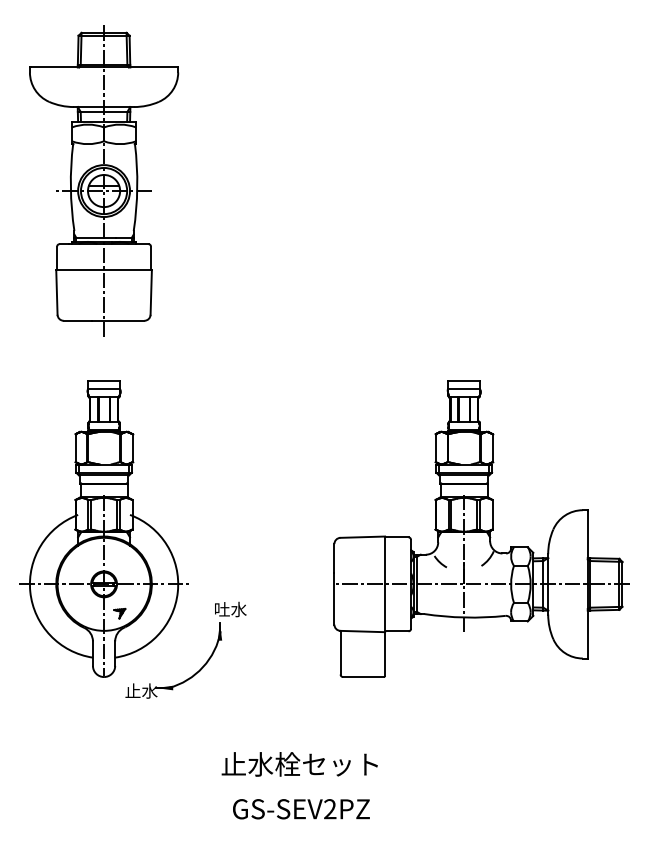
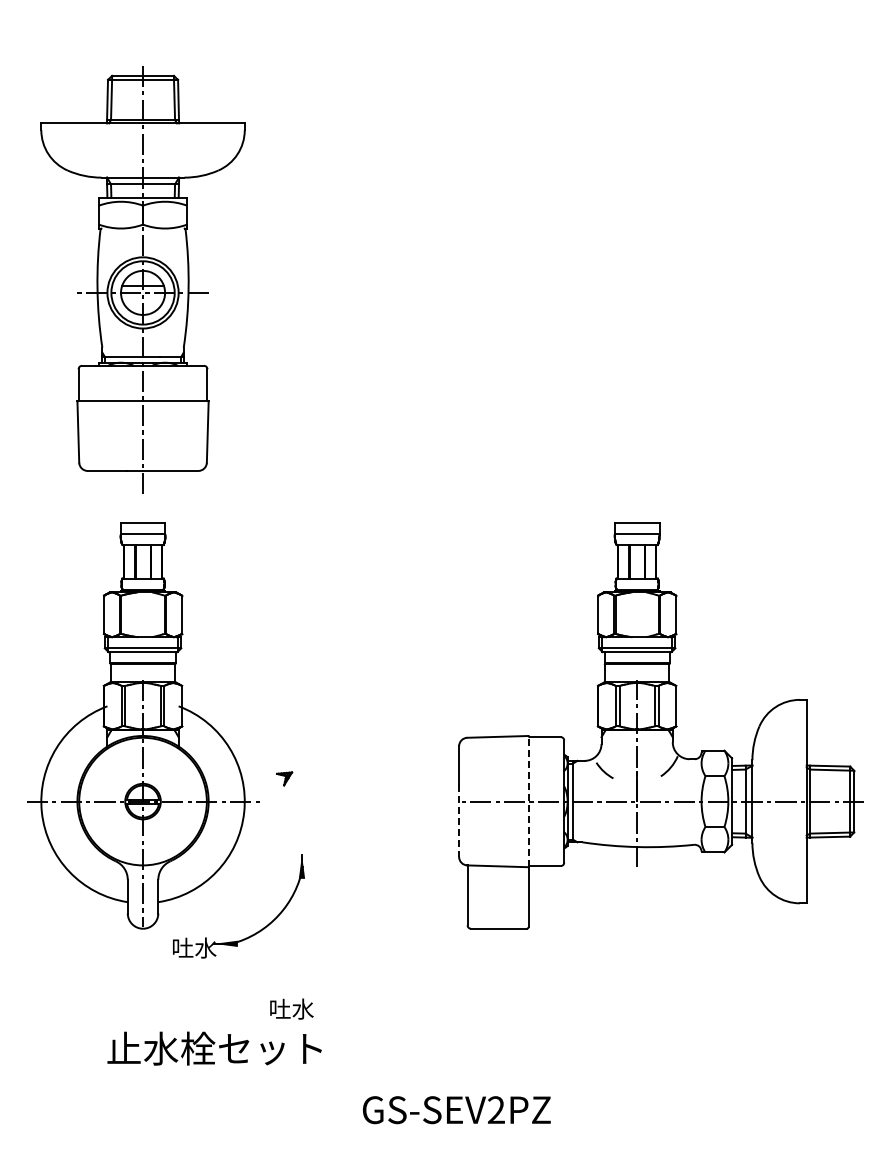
part: (103, 181) -> (142, 279), moved
line: (384, 584) -> (528, 801), solid -> dashed
line: (334, 598) -> (459, 821), solid -> dashed
text: (230, 609) -> (291, 1008), moved
part: (119, 613) -> (284, 778), moved
text: (132, 690) -> (182, 947), 止水 -> 吐水
text: (299, 764) -> (214, 1048), moved
text: (301, 809) -> (456, 1110), moved

